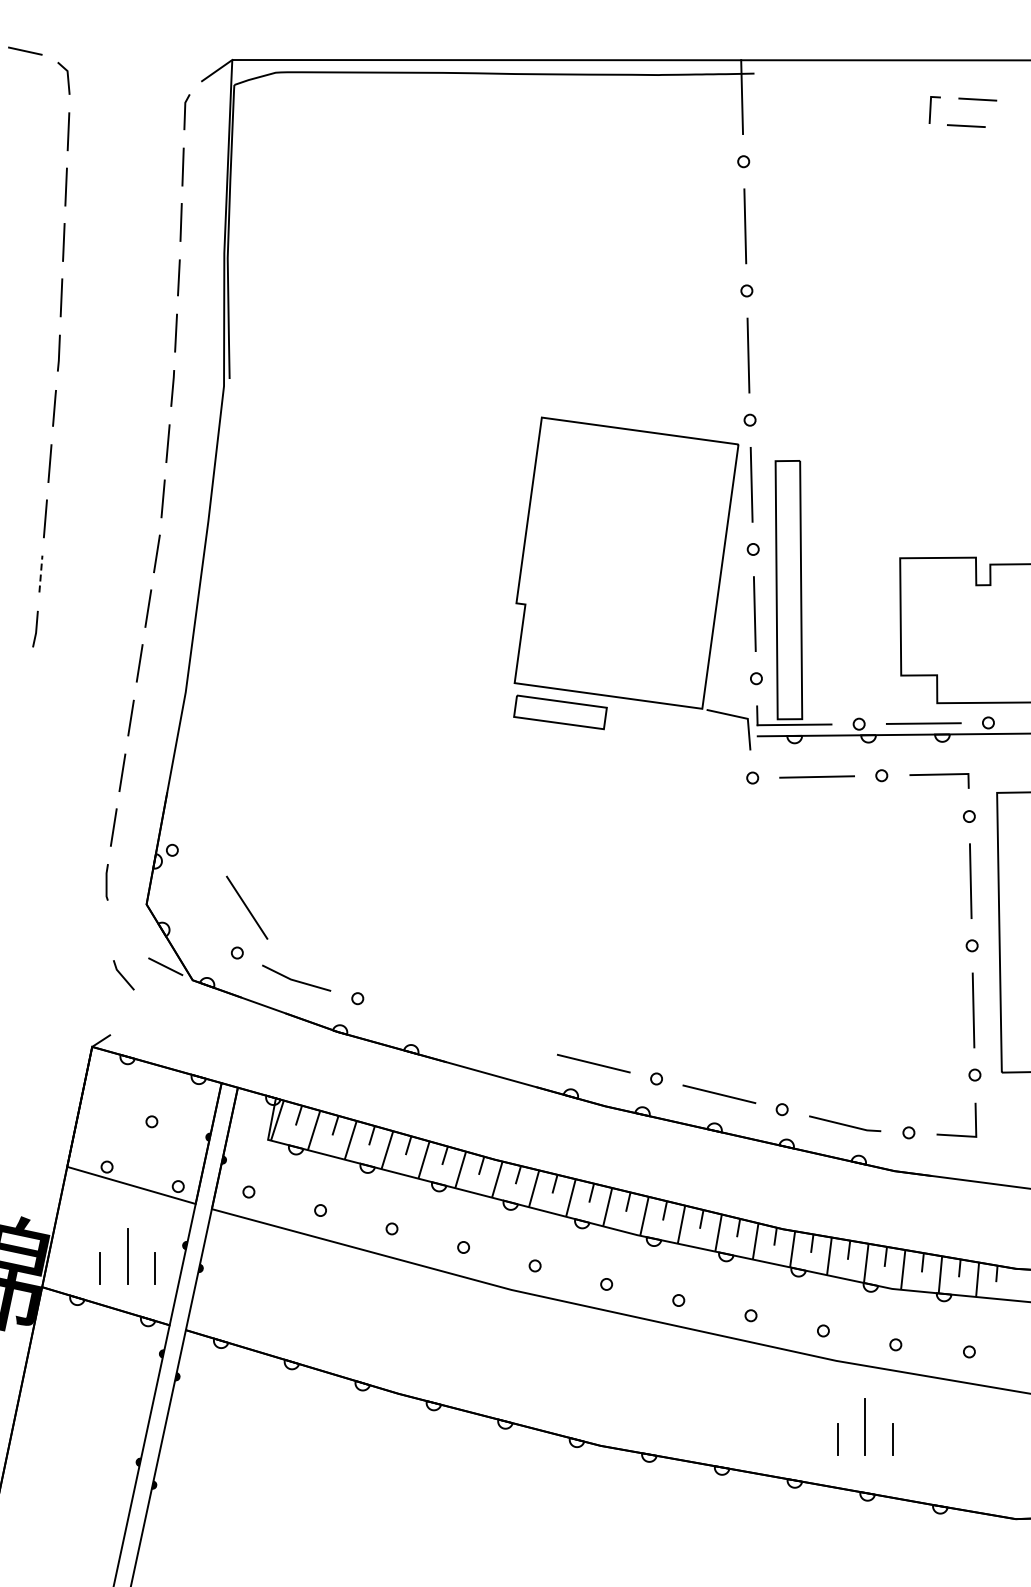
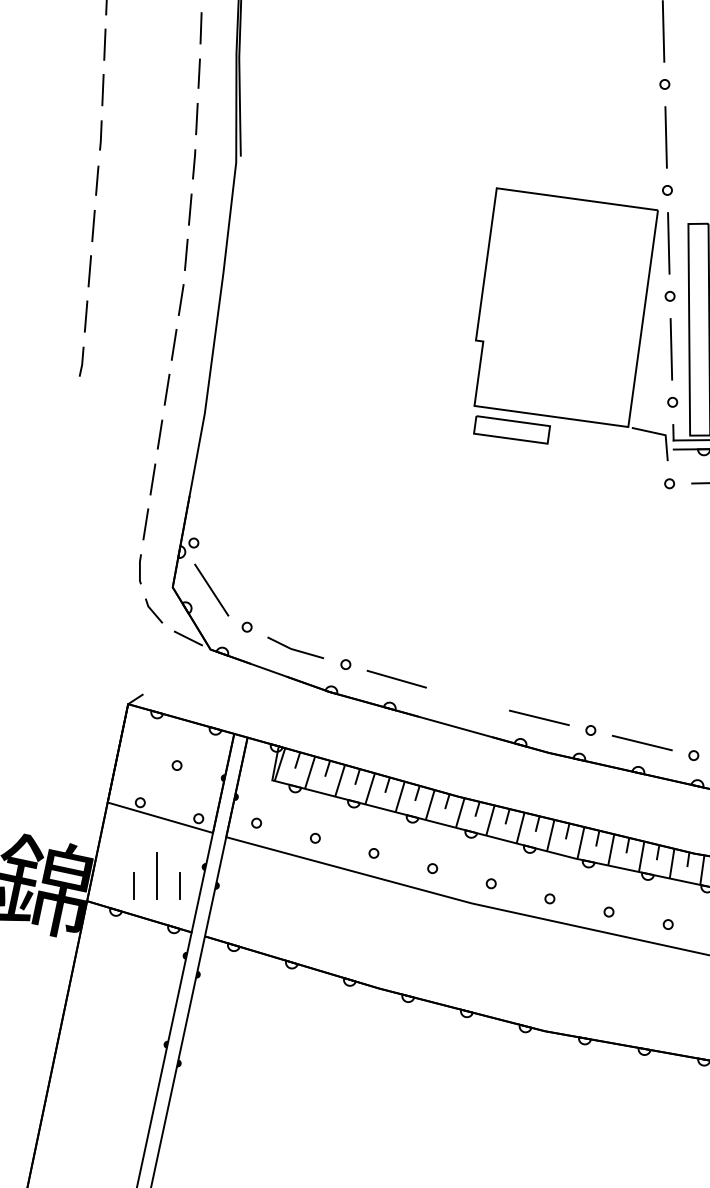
line: (40, 573) -> (85, 316), dashed -> solid
line: (247, 907) -> (212, 589), moved
line: (123, 975) -> (153, 611), moved
line: (419, 1016) -> (396, 679), added

